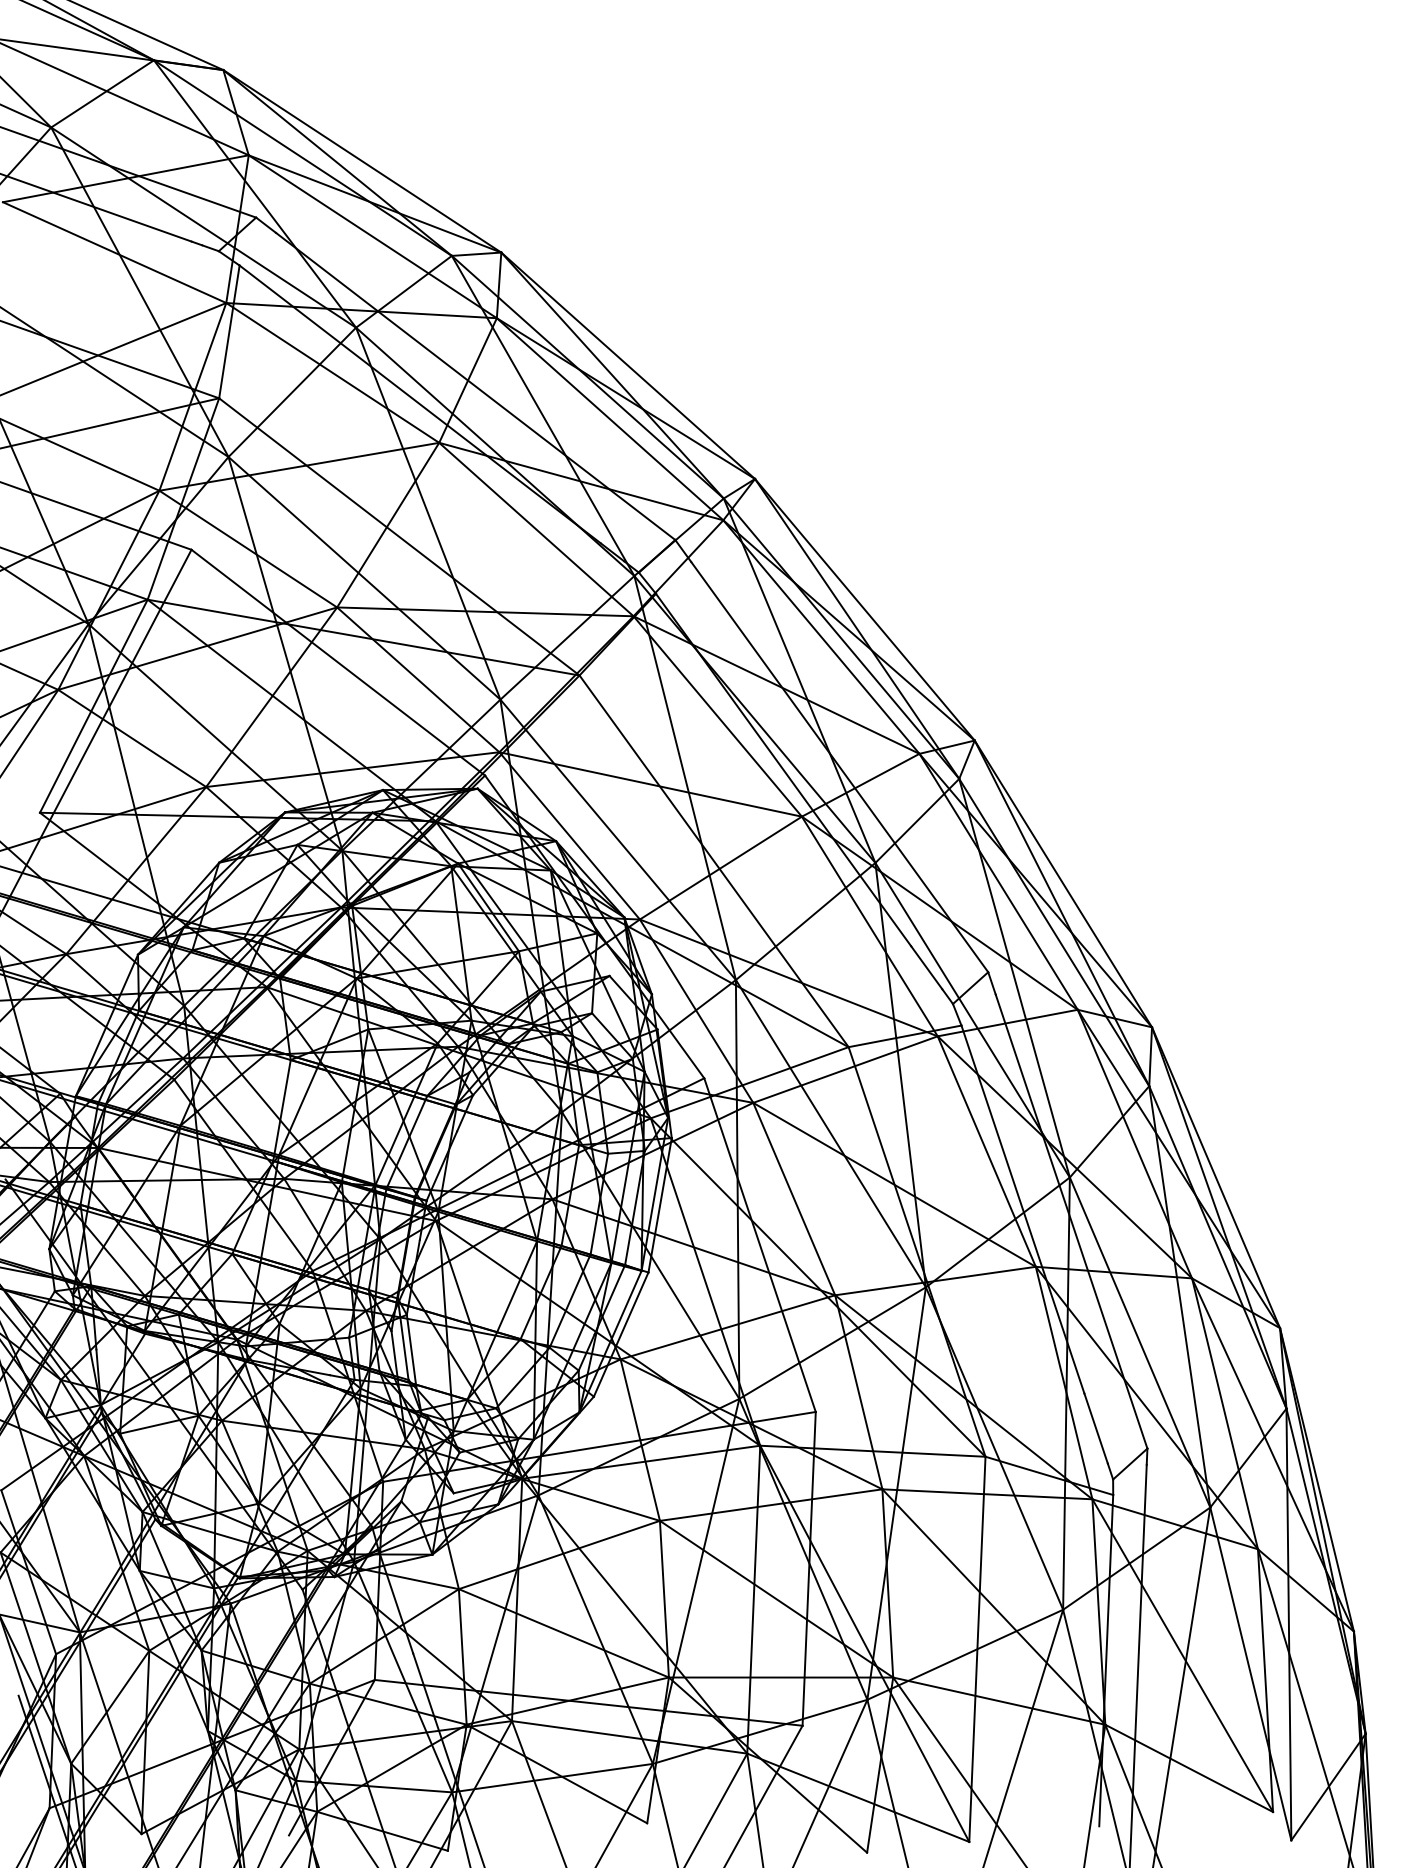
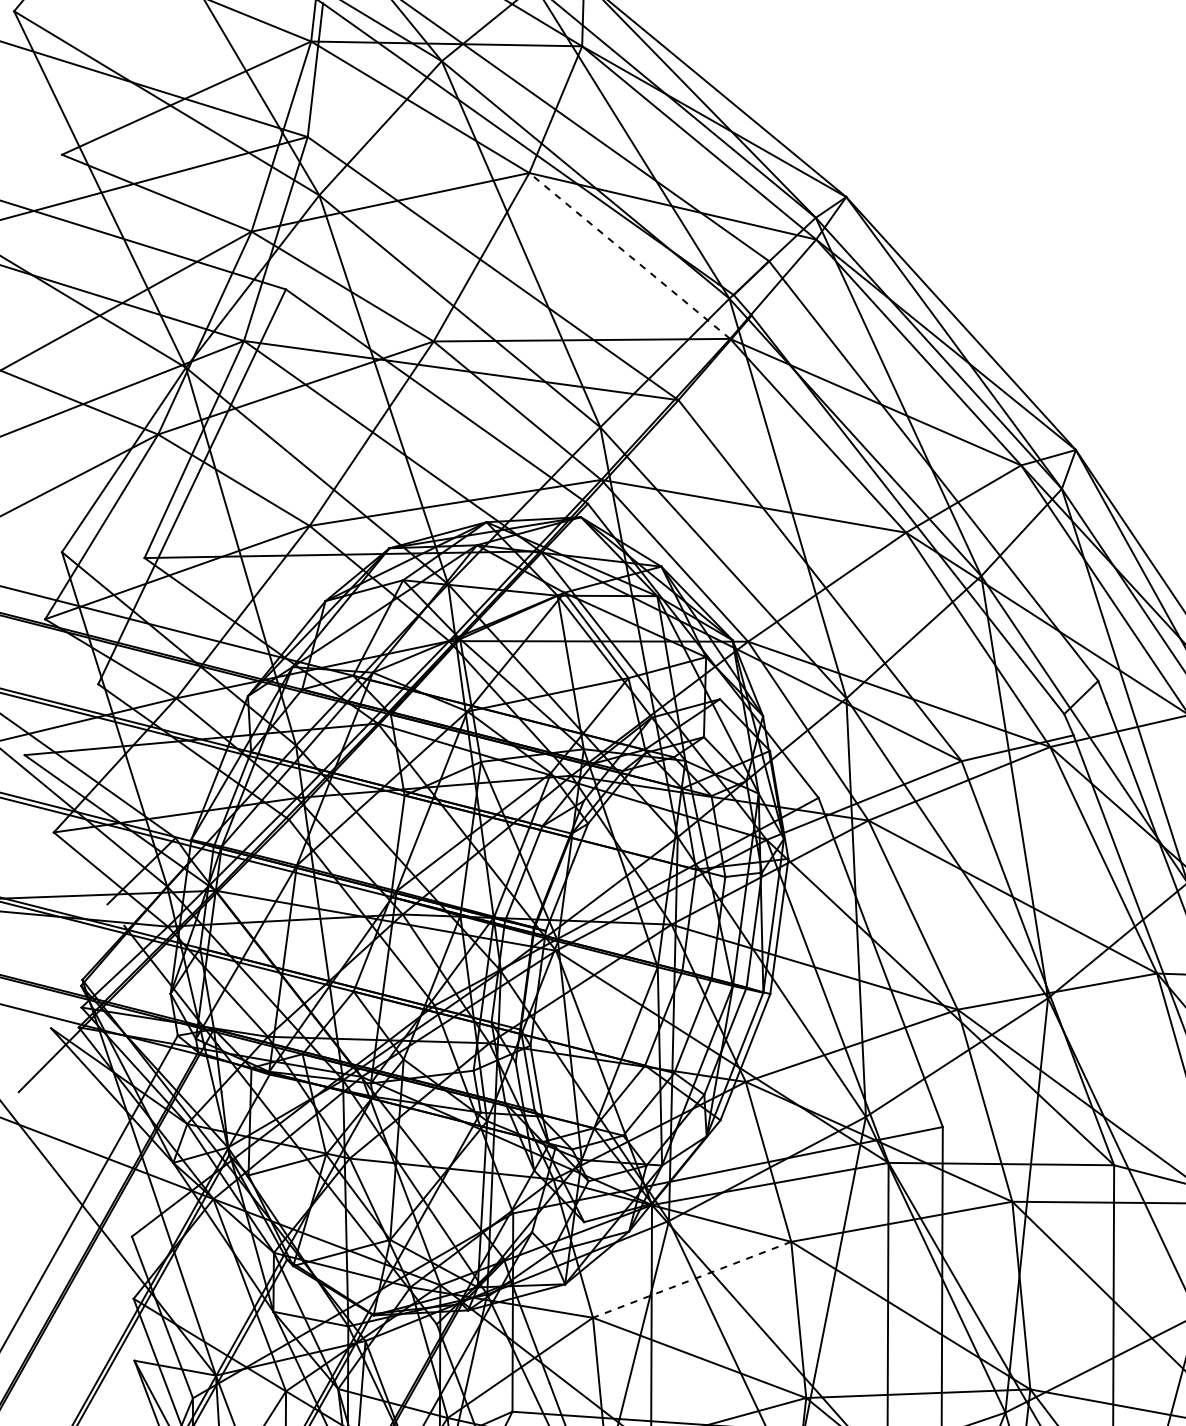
line: (536, 529) -> (629, 255), solid -> dashed
line: (558, 1555) -> (691, 1280), solid -> dashed

